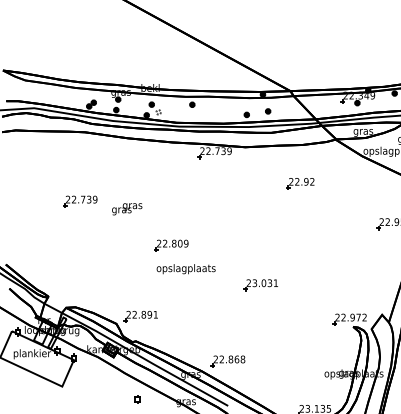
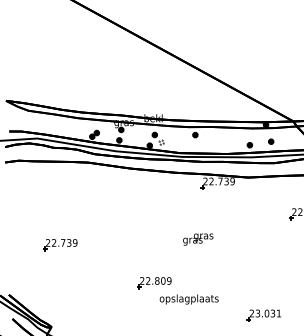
part: (80, 201) -> (60, 244), moved
text: (127, 209) -> (198, 239), moved
part: (171, 245) -> (154, 282), moved

